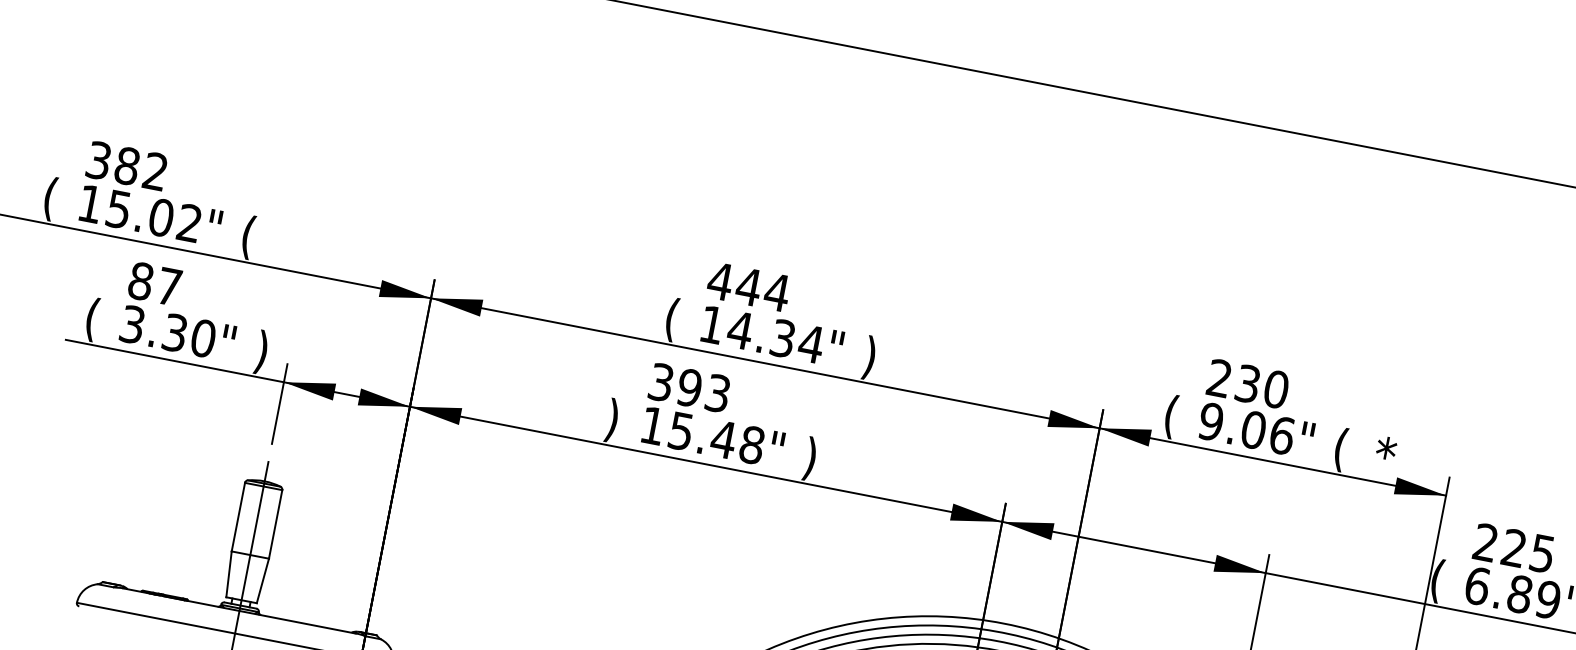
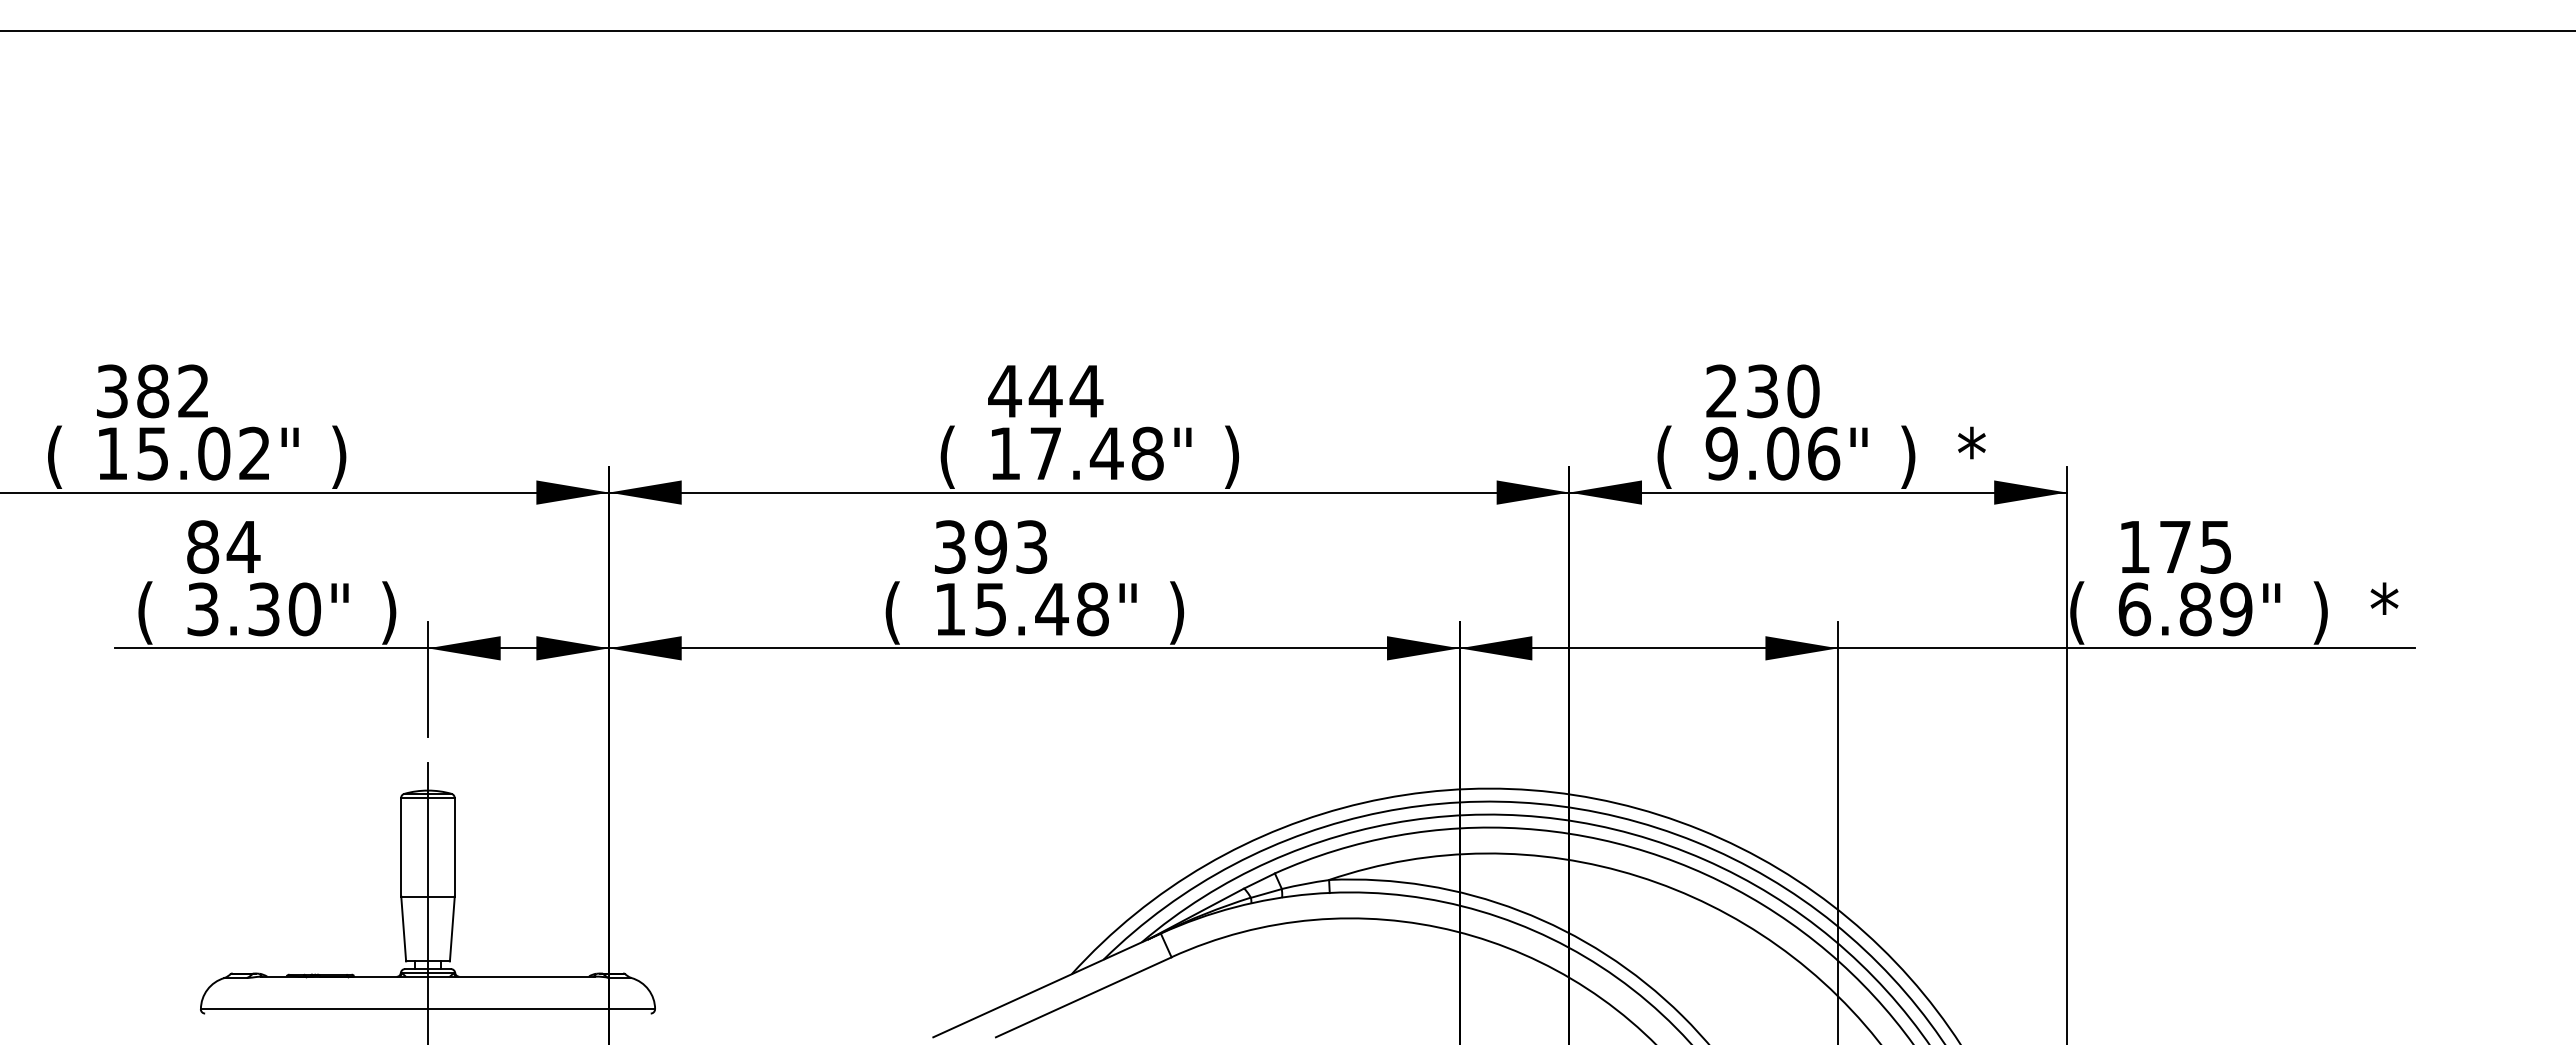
text: (248, 236) -> (339, 456), ( -> )
text: (169, 286) -> (243, 546), 87 -> 84
text: (775, 337) -> (1096, 453), 14.34" -> 17.48"
text: (612, 420) -> (892, 612), ) -> (
text: (1340, 449) -> (1908, 456), ( -> )
text: (1499, 545) -> (2154, 546), 225 -> 175

